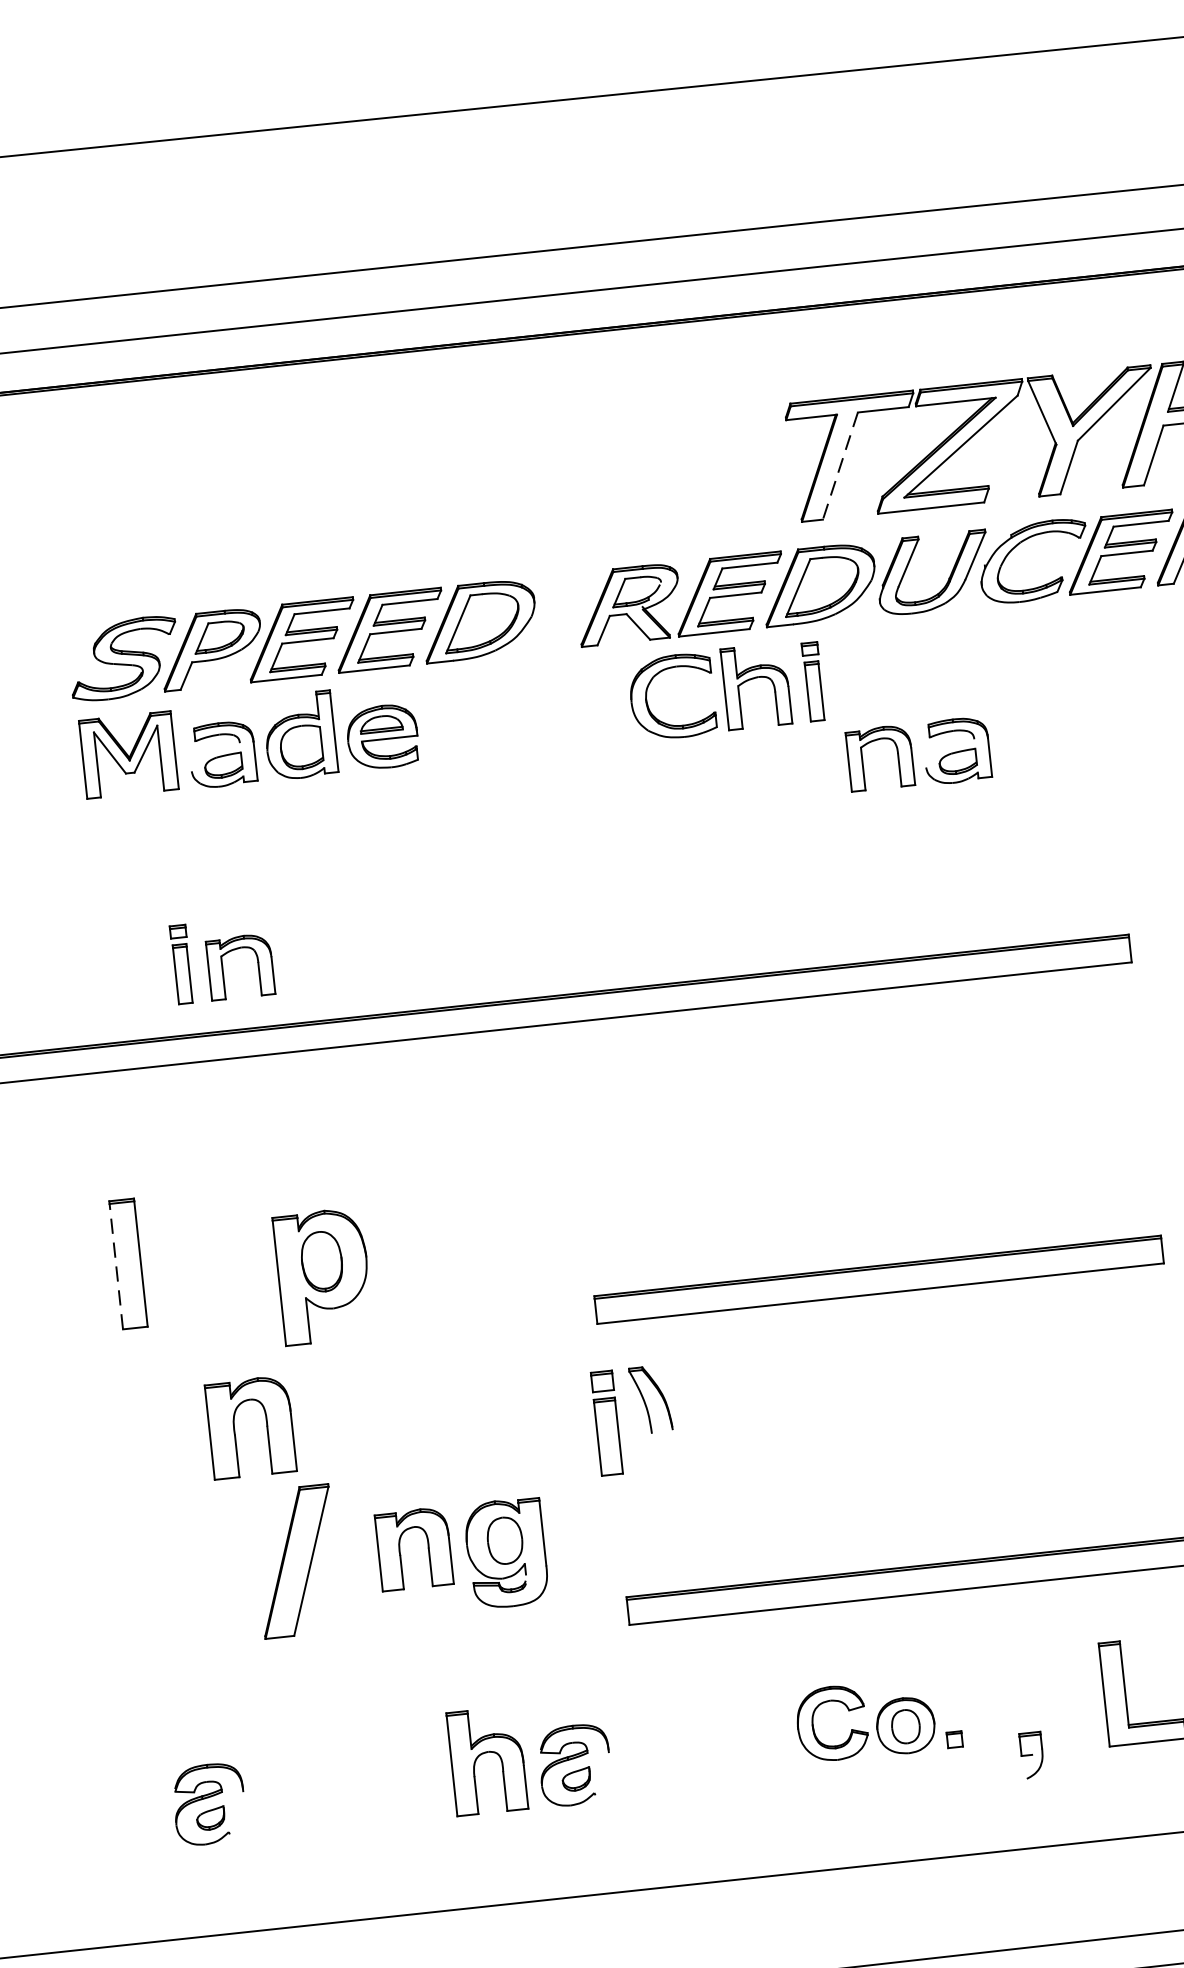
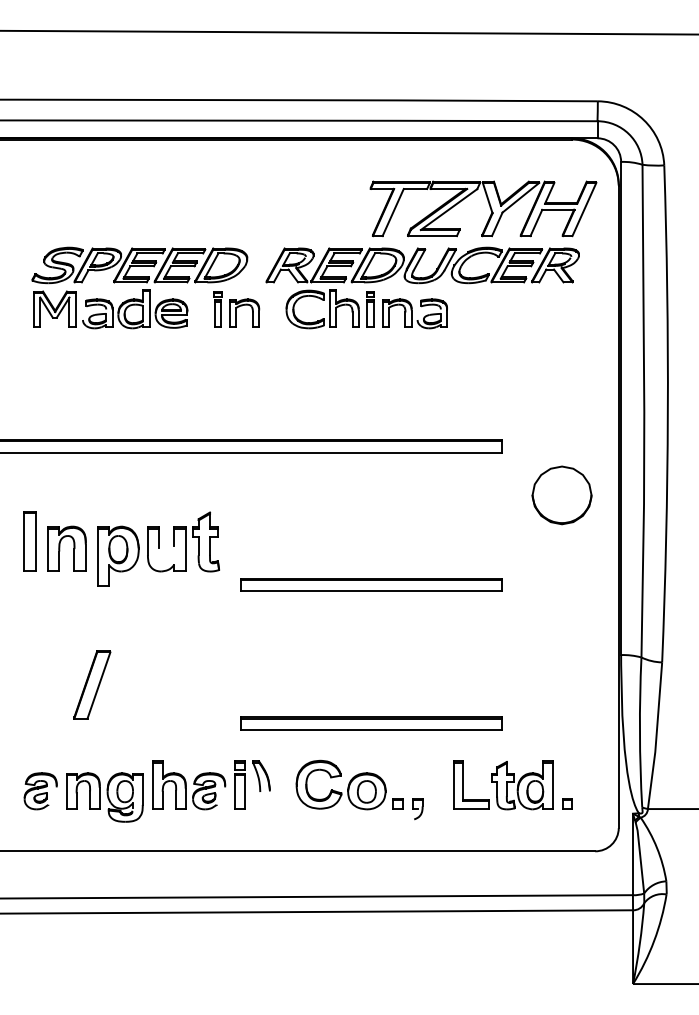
line: (841, 465) -> (393, 212), dashed -> solid
part: (917, 754) -> (414, 313), moved
part: (221, 960) -> (236, 309), moved
part: (461, 1228) -> (183, 541), added
line: (116, 1265) -> (24, 541), dashed -> solid
part: (633, 1419) -> (252, 784), moved
part: (249, 1427) -> (66, 548), moved
part: (461, 1558) -> (104, 797), moved
part: (878, 1717) -> (349, 784), size x1.43

